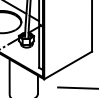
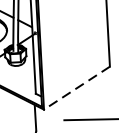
line: (68, 65) -> (77, 88), solid -> dashed

